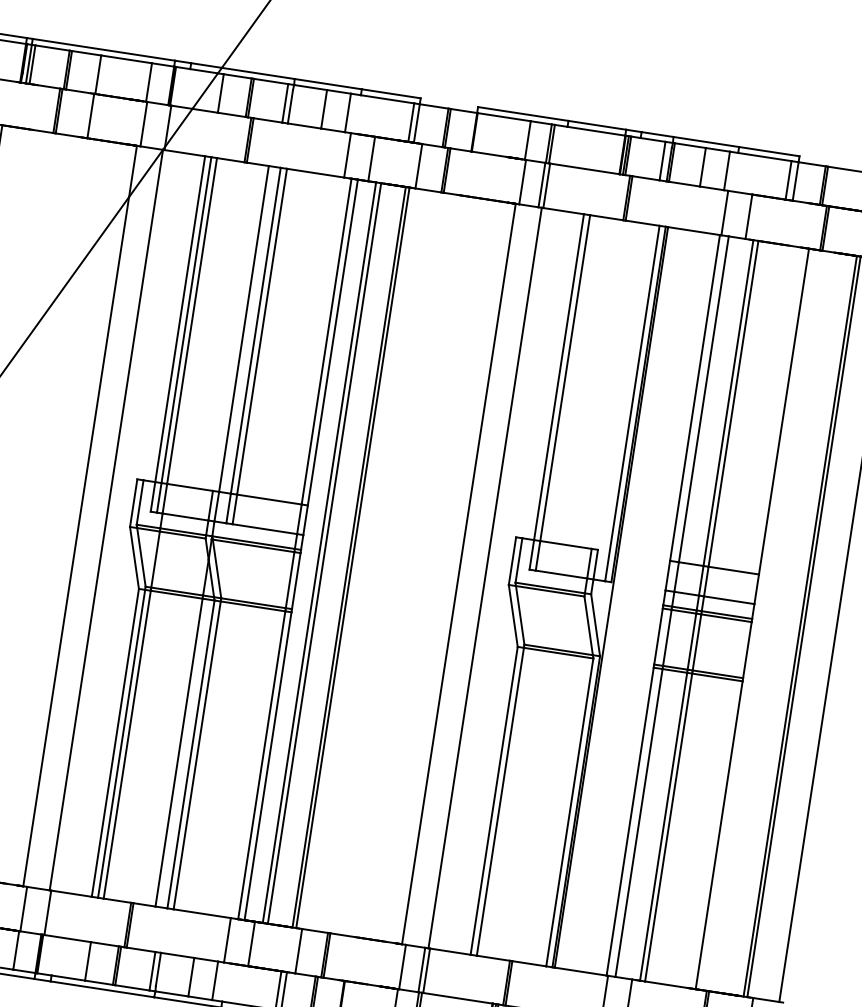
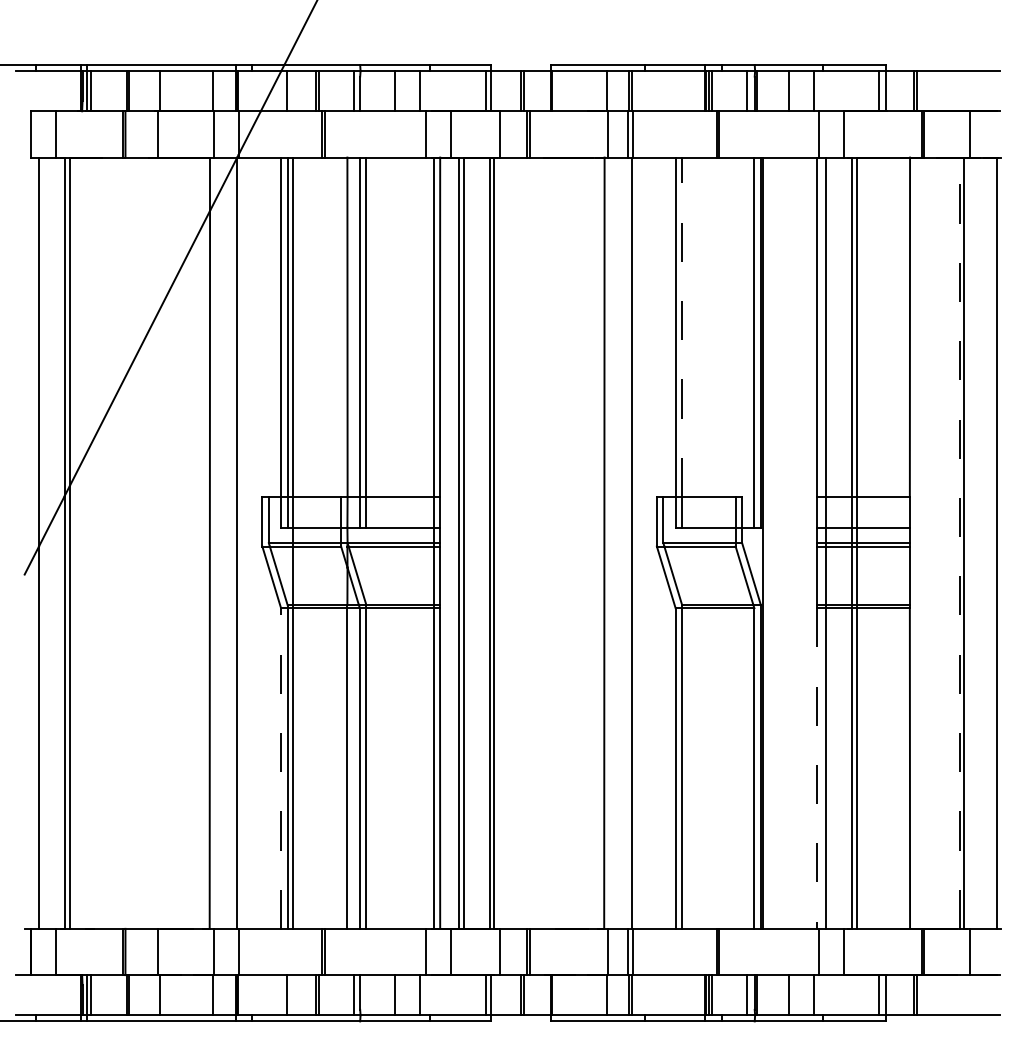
line: (565, 378) -> (682, 327), solid -> dashed
line: (799, 626) -> (959, 543), solid -> dashed
line: (115, 742) -> (281, 768), solid -> dashed
line: (630, 822) -> (817, 769), solid -> dashed

